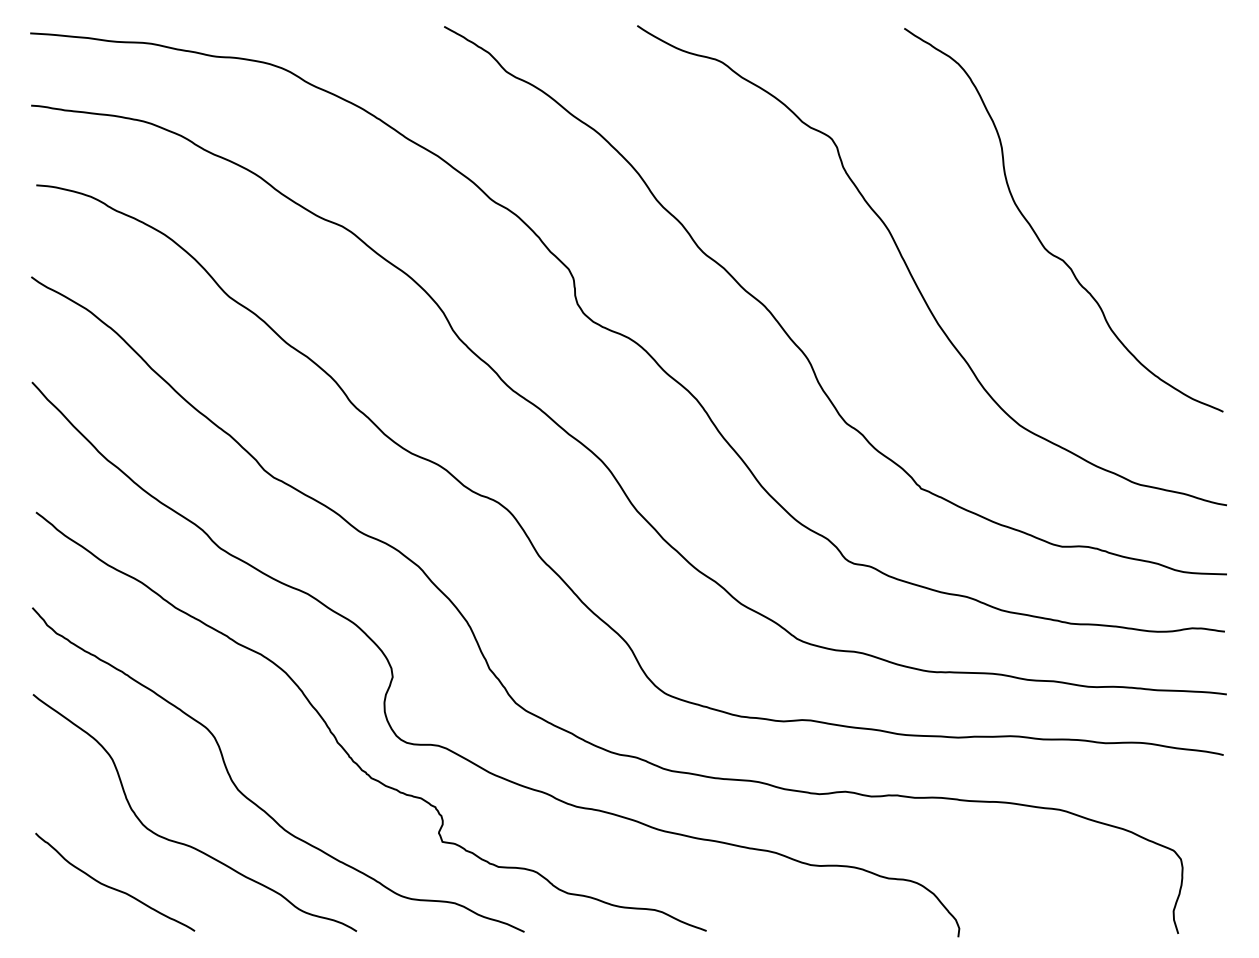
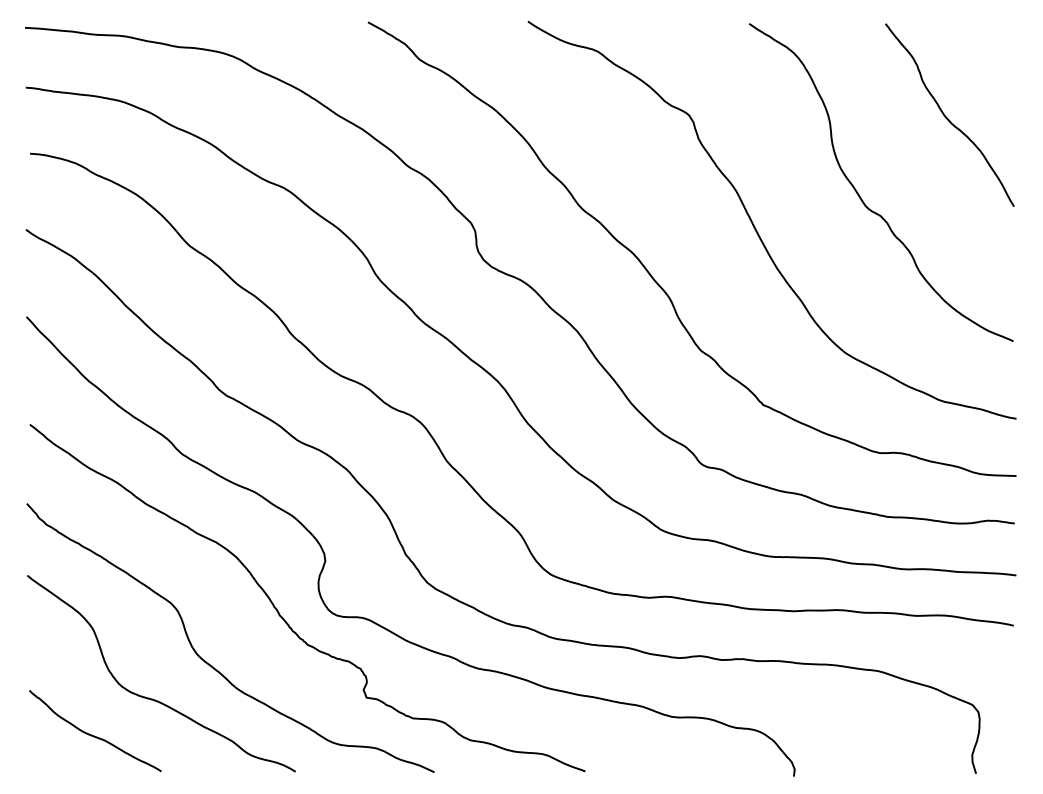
curve: (1142, 140) -> (946, 116), added

